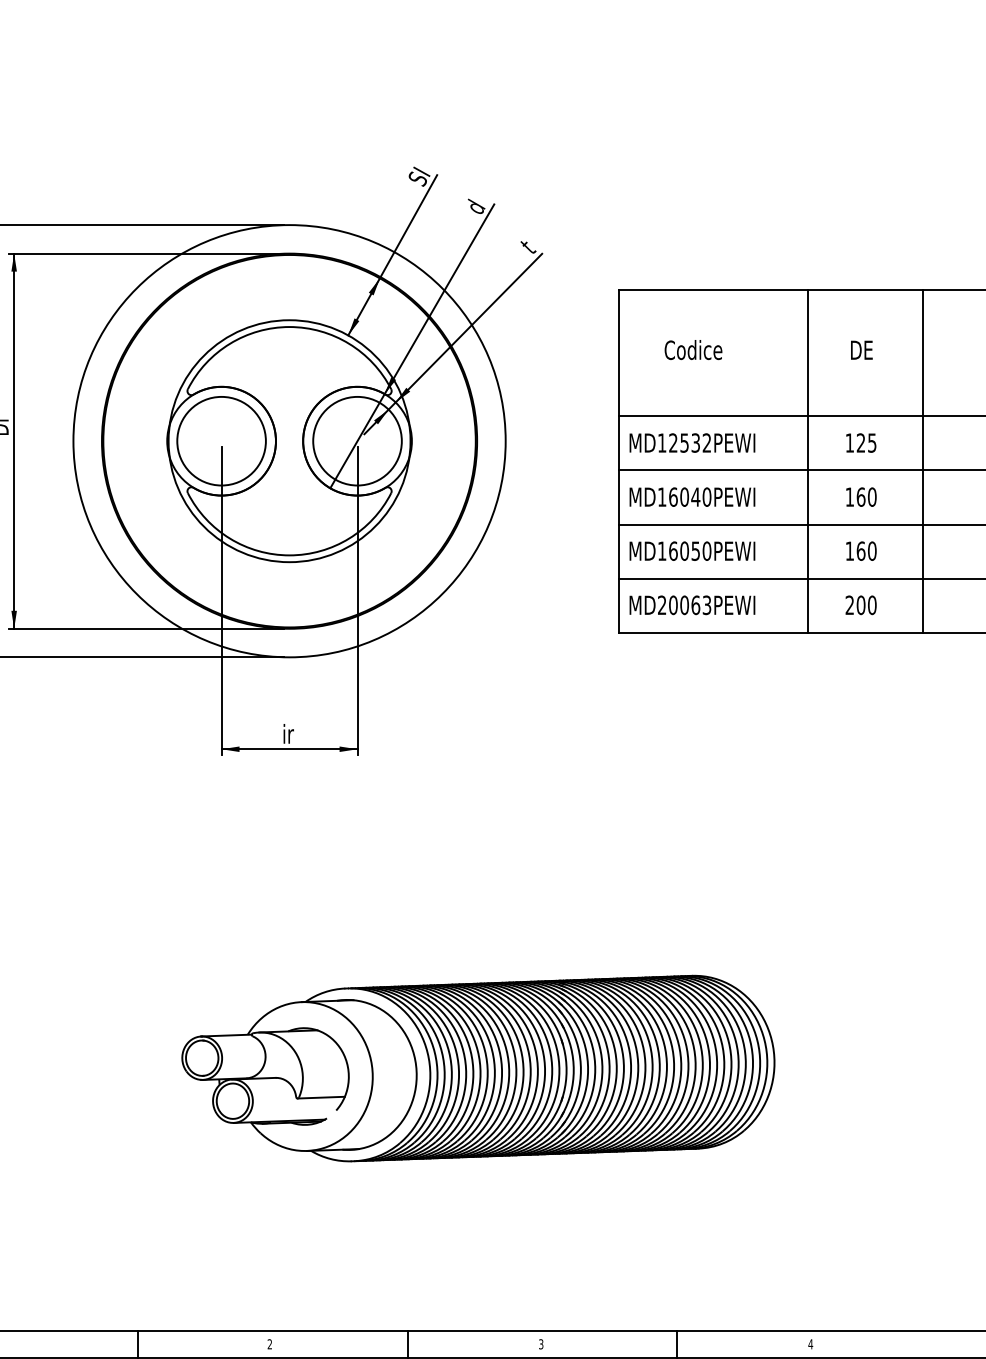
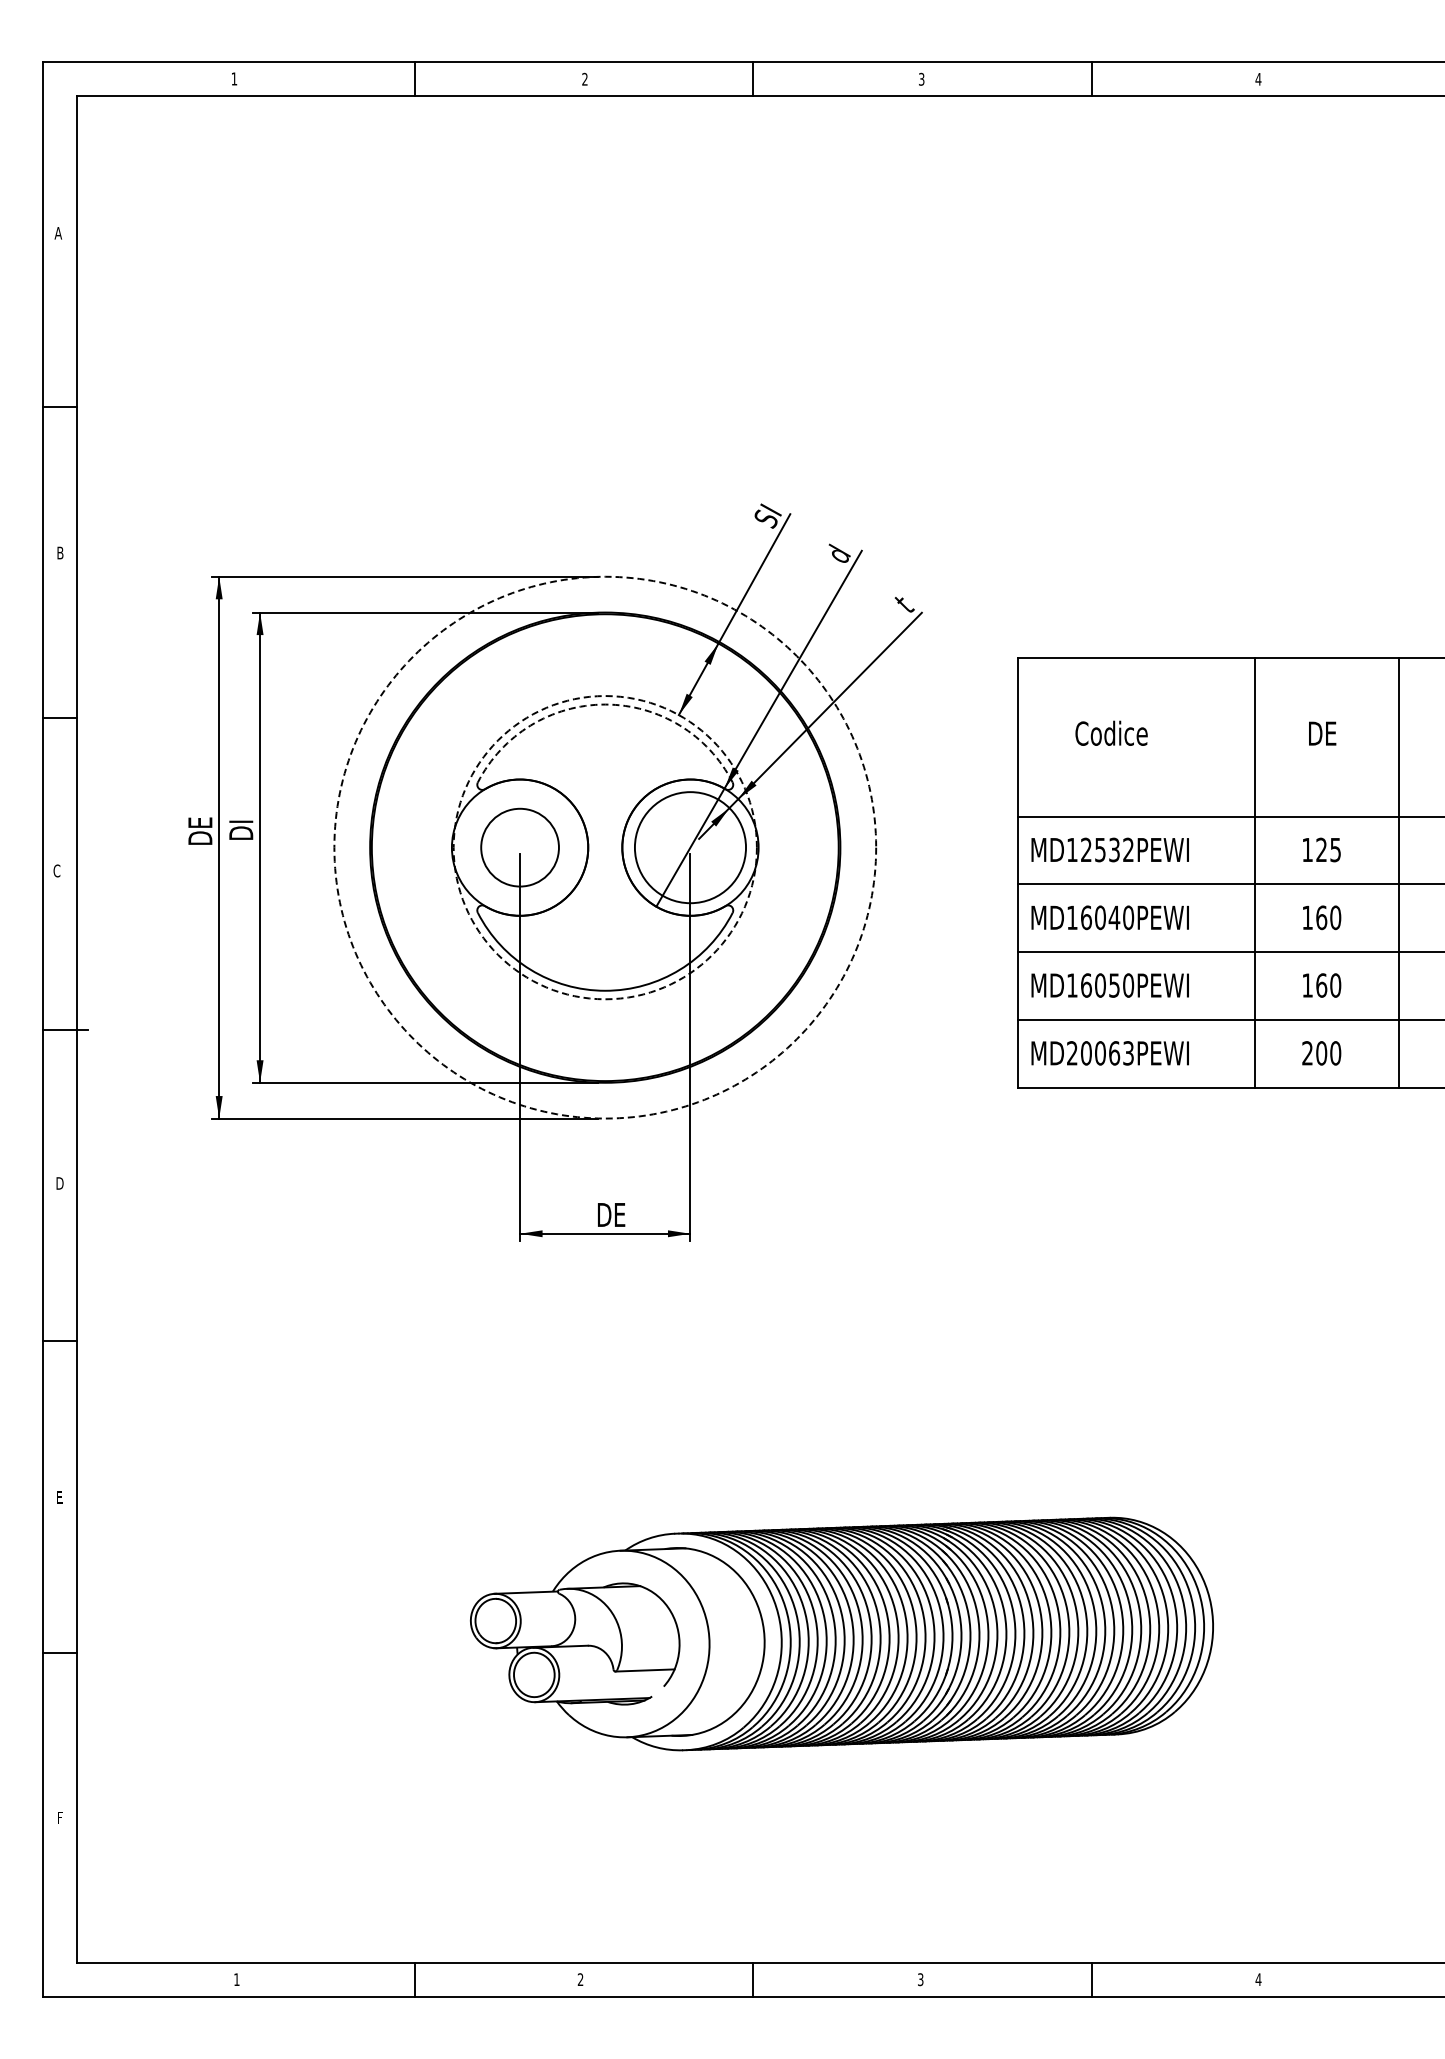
arc: (289, 326) -> (605, 704), solid -> dashed
circle: (221, 441) -> (519, 847), size x0.7
circle: (288, 441) -> (604, 847), solid -> dashed
circle: (289, 441) -> (605, 847), solid -> dashed
text: (294, 733) -> (611, 1214), ir -> DE

